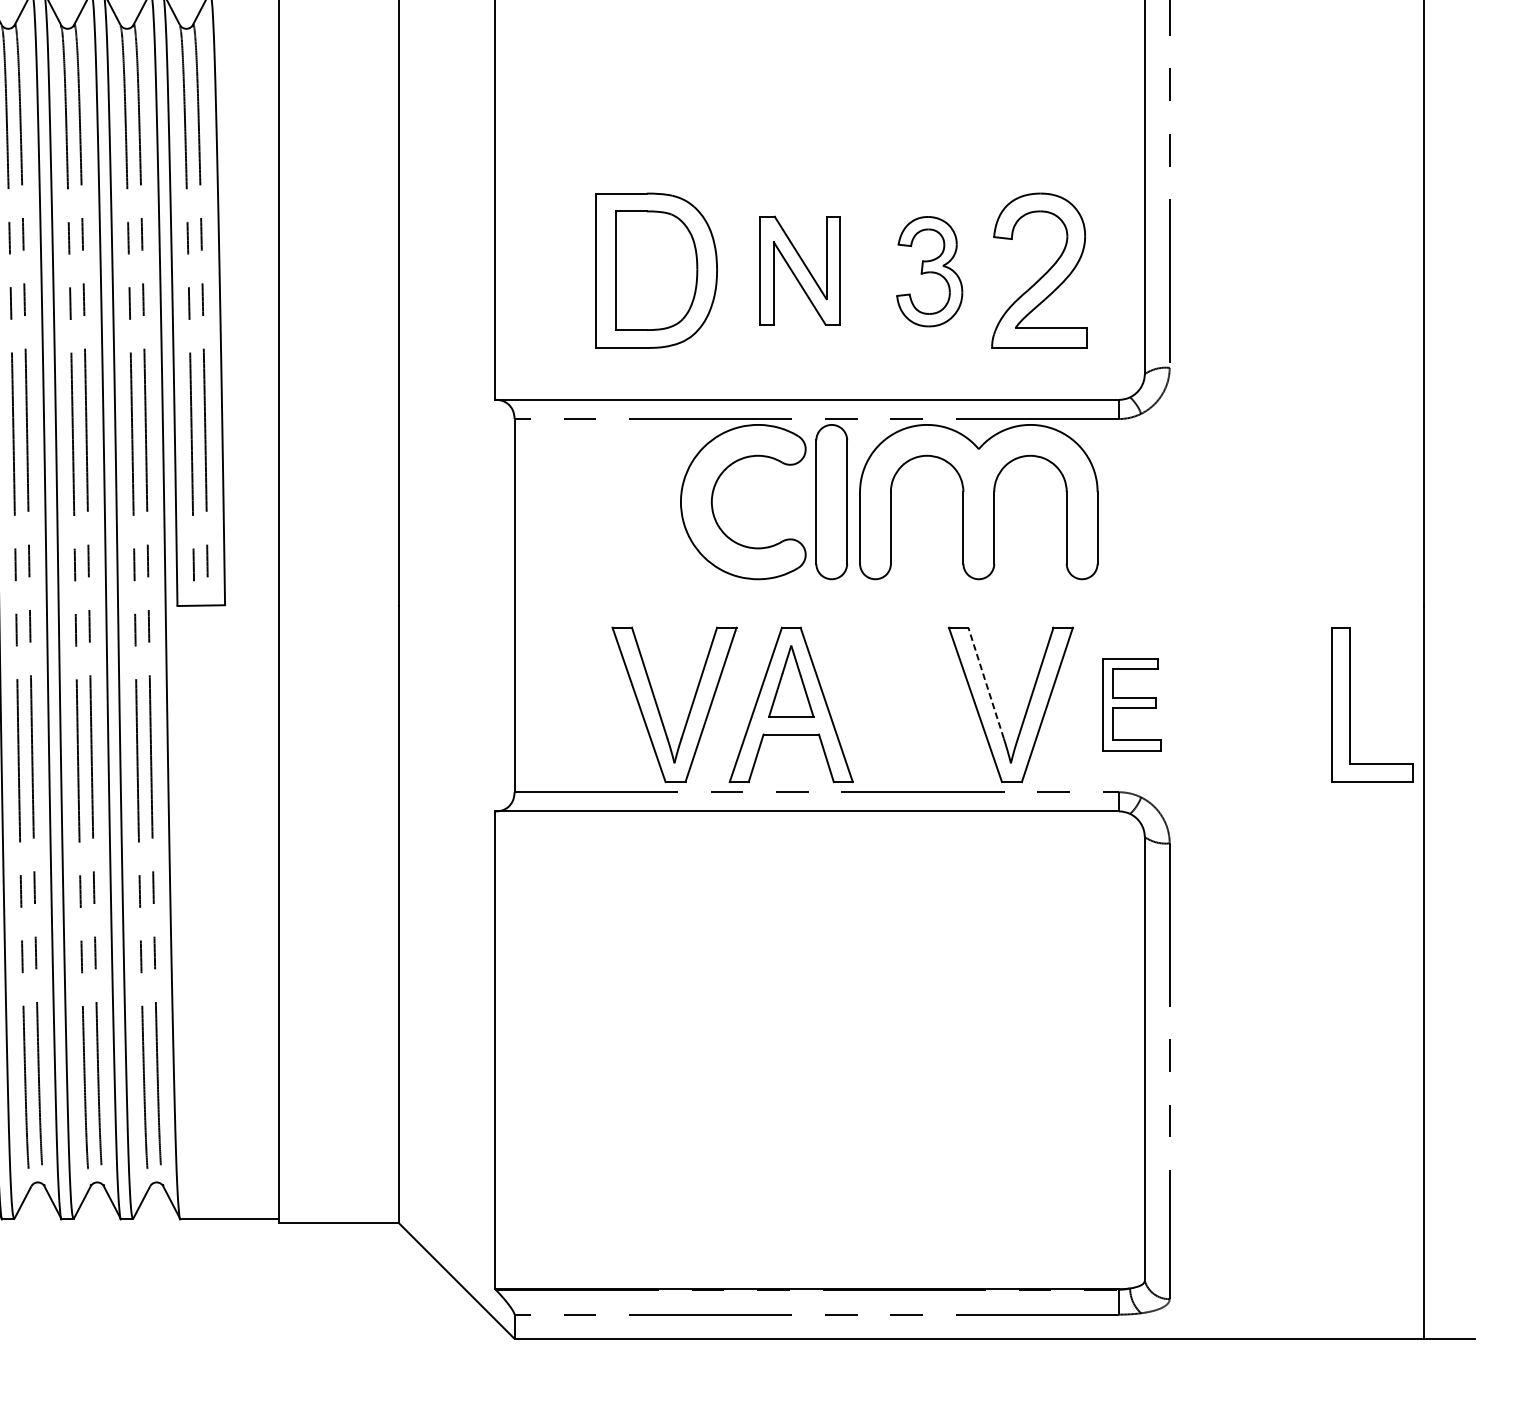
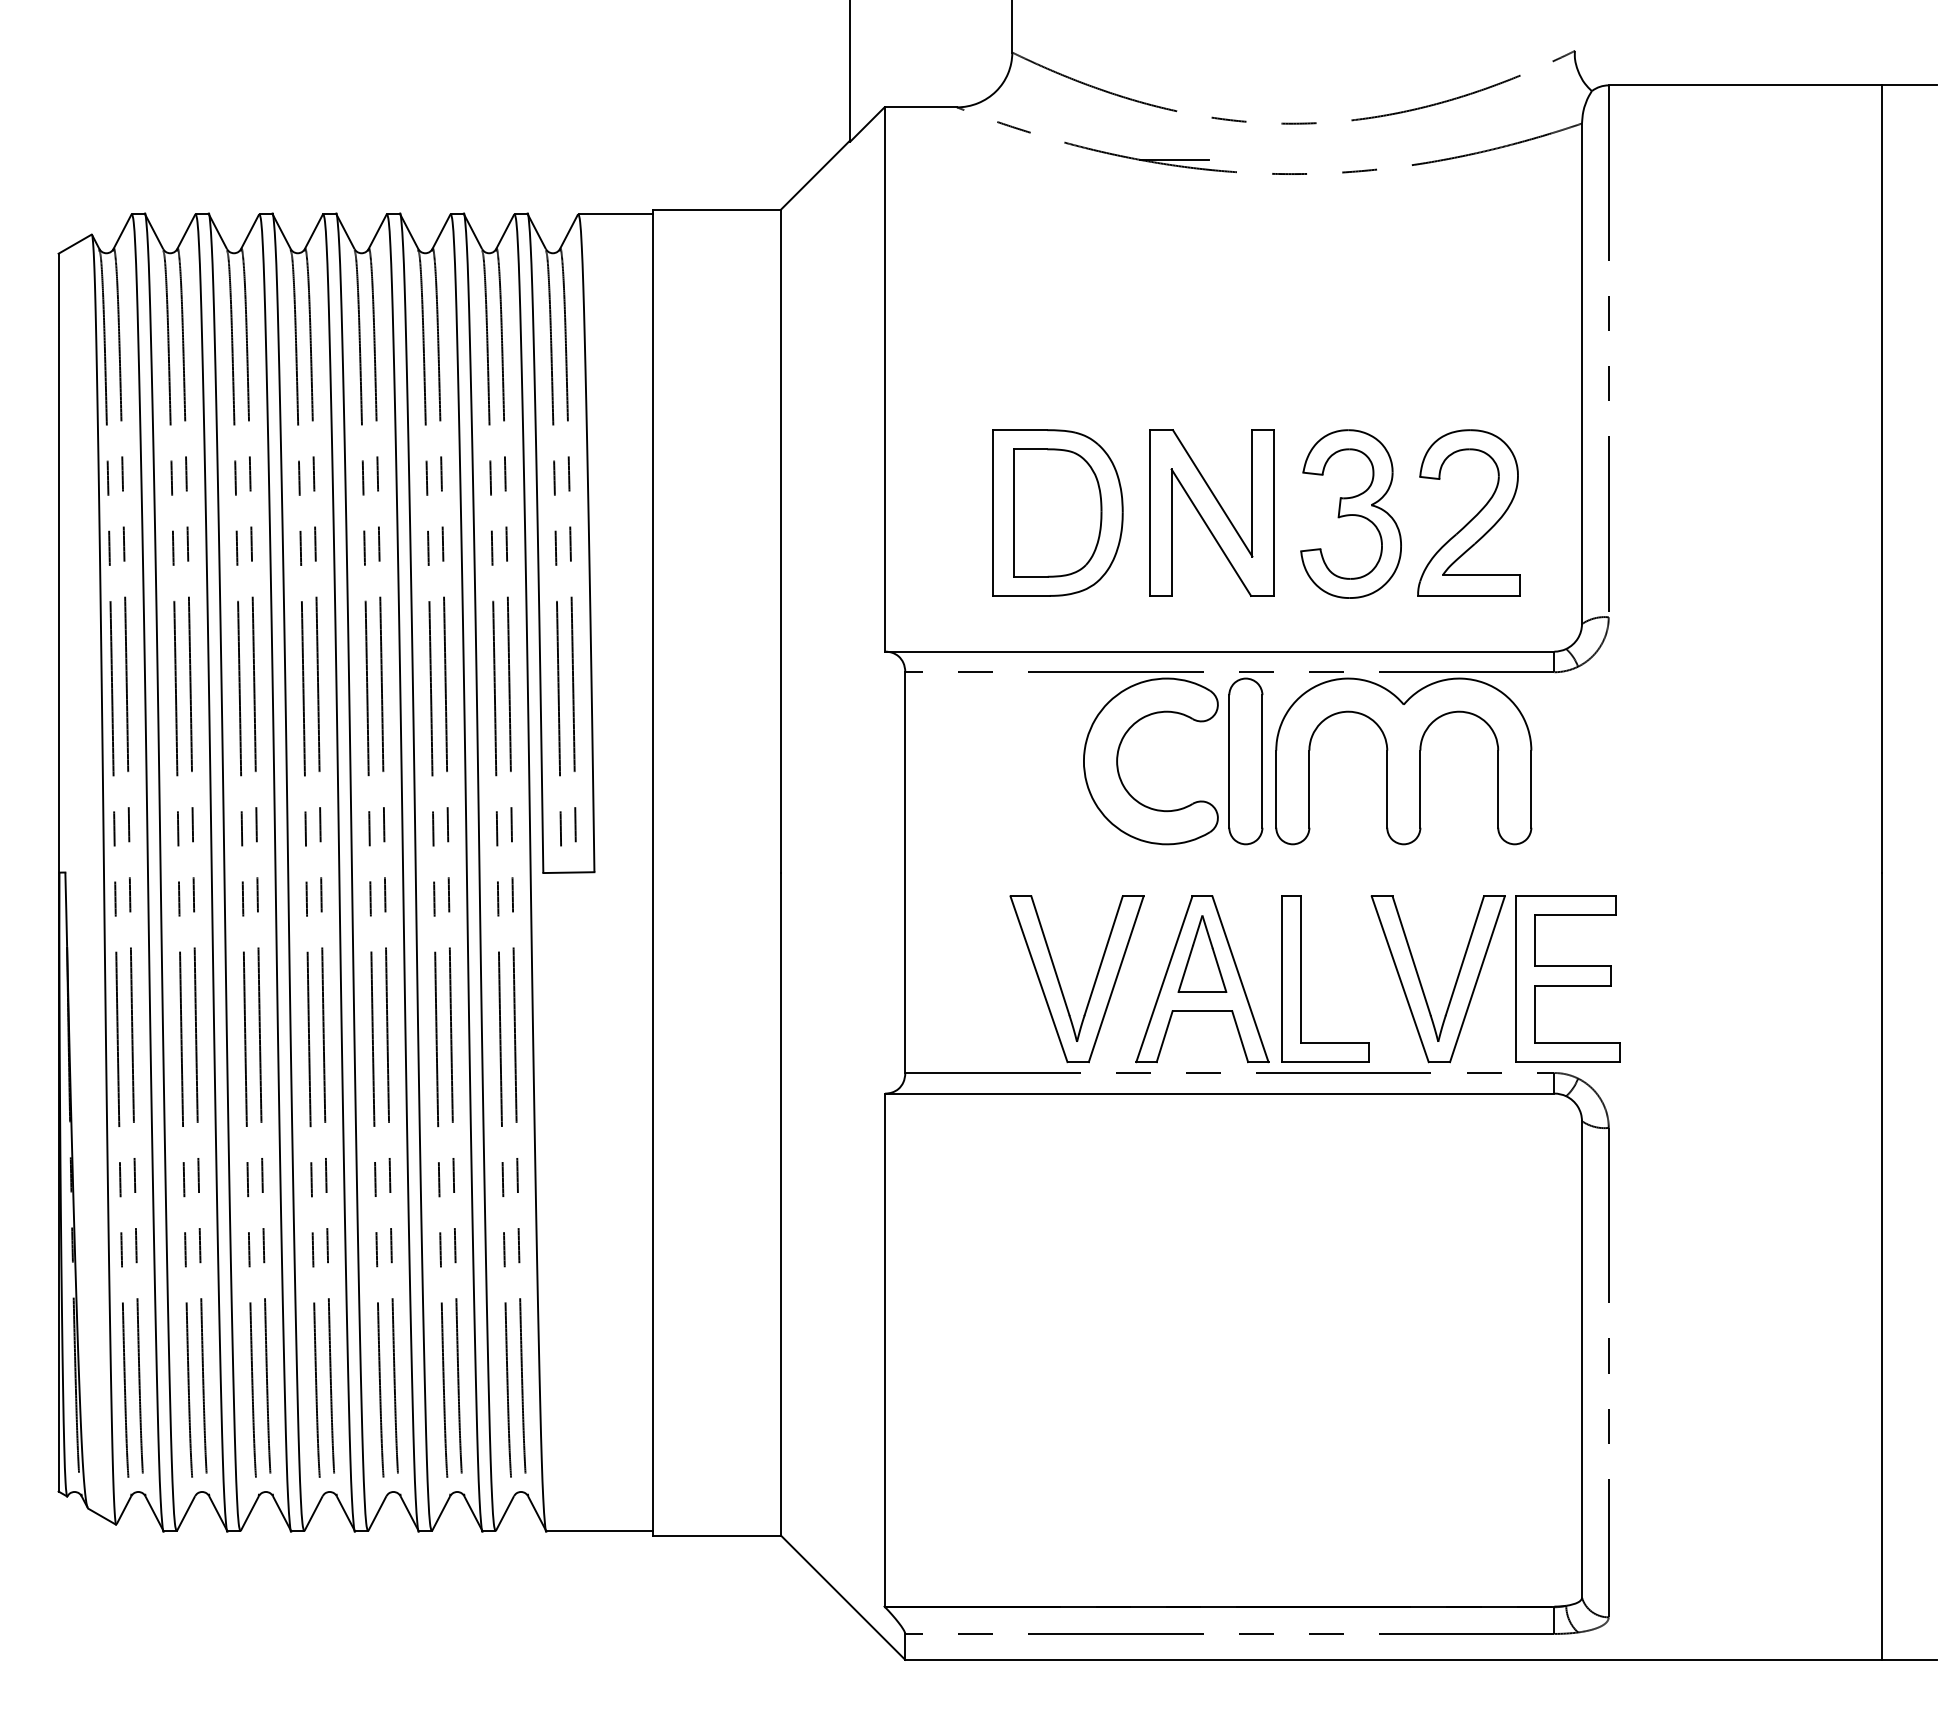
part: (799, 270) -> (1211, 512), size x1.43
part: (929, 271) -> (1350, 513), size x1.43
line: (985, 682) -> (1411, 955), dashed -> solid
part: (1131, 704) -> (1567, 978), size x1.67
part: (1350, 704) -> (1301, 978), moved

